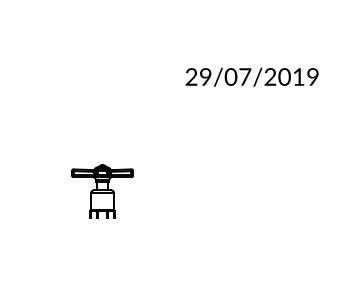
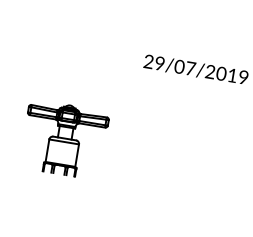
part: (102, 190) -> (64, 138), size x1.67

